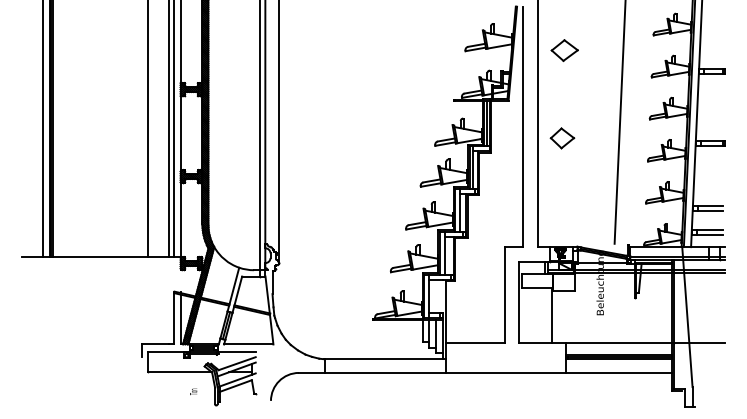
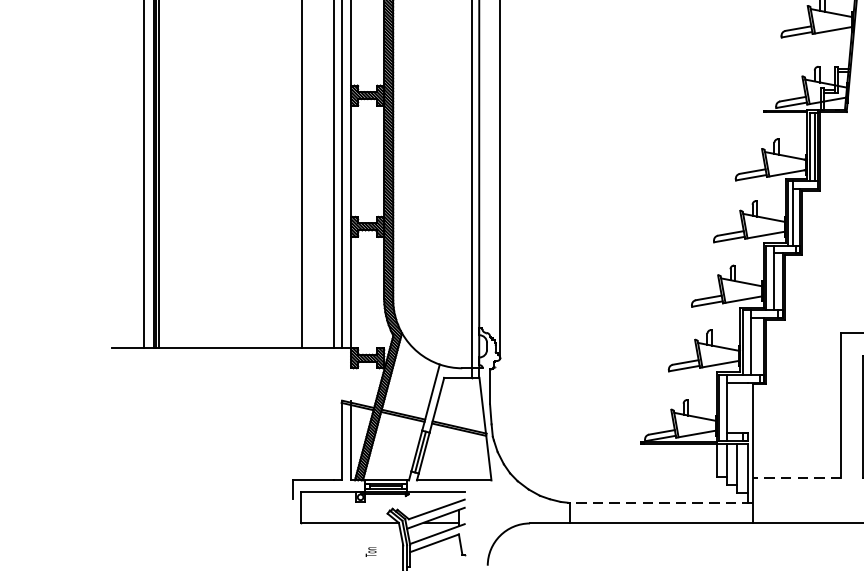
line: (475, 342) -> (796, 477), solid -> dashed
line: (385, 359) -> (660, 503), solid -> dashed

